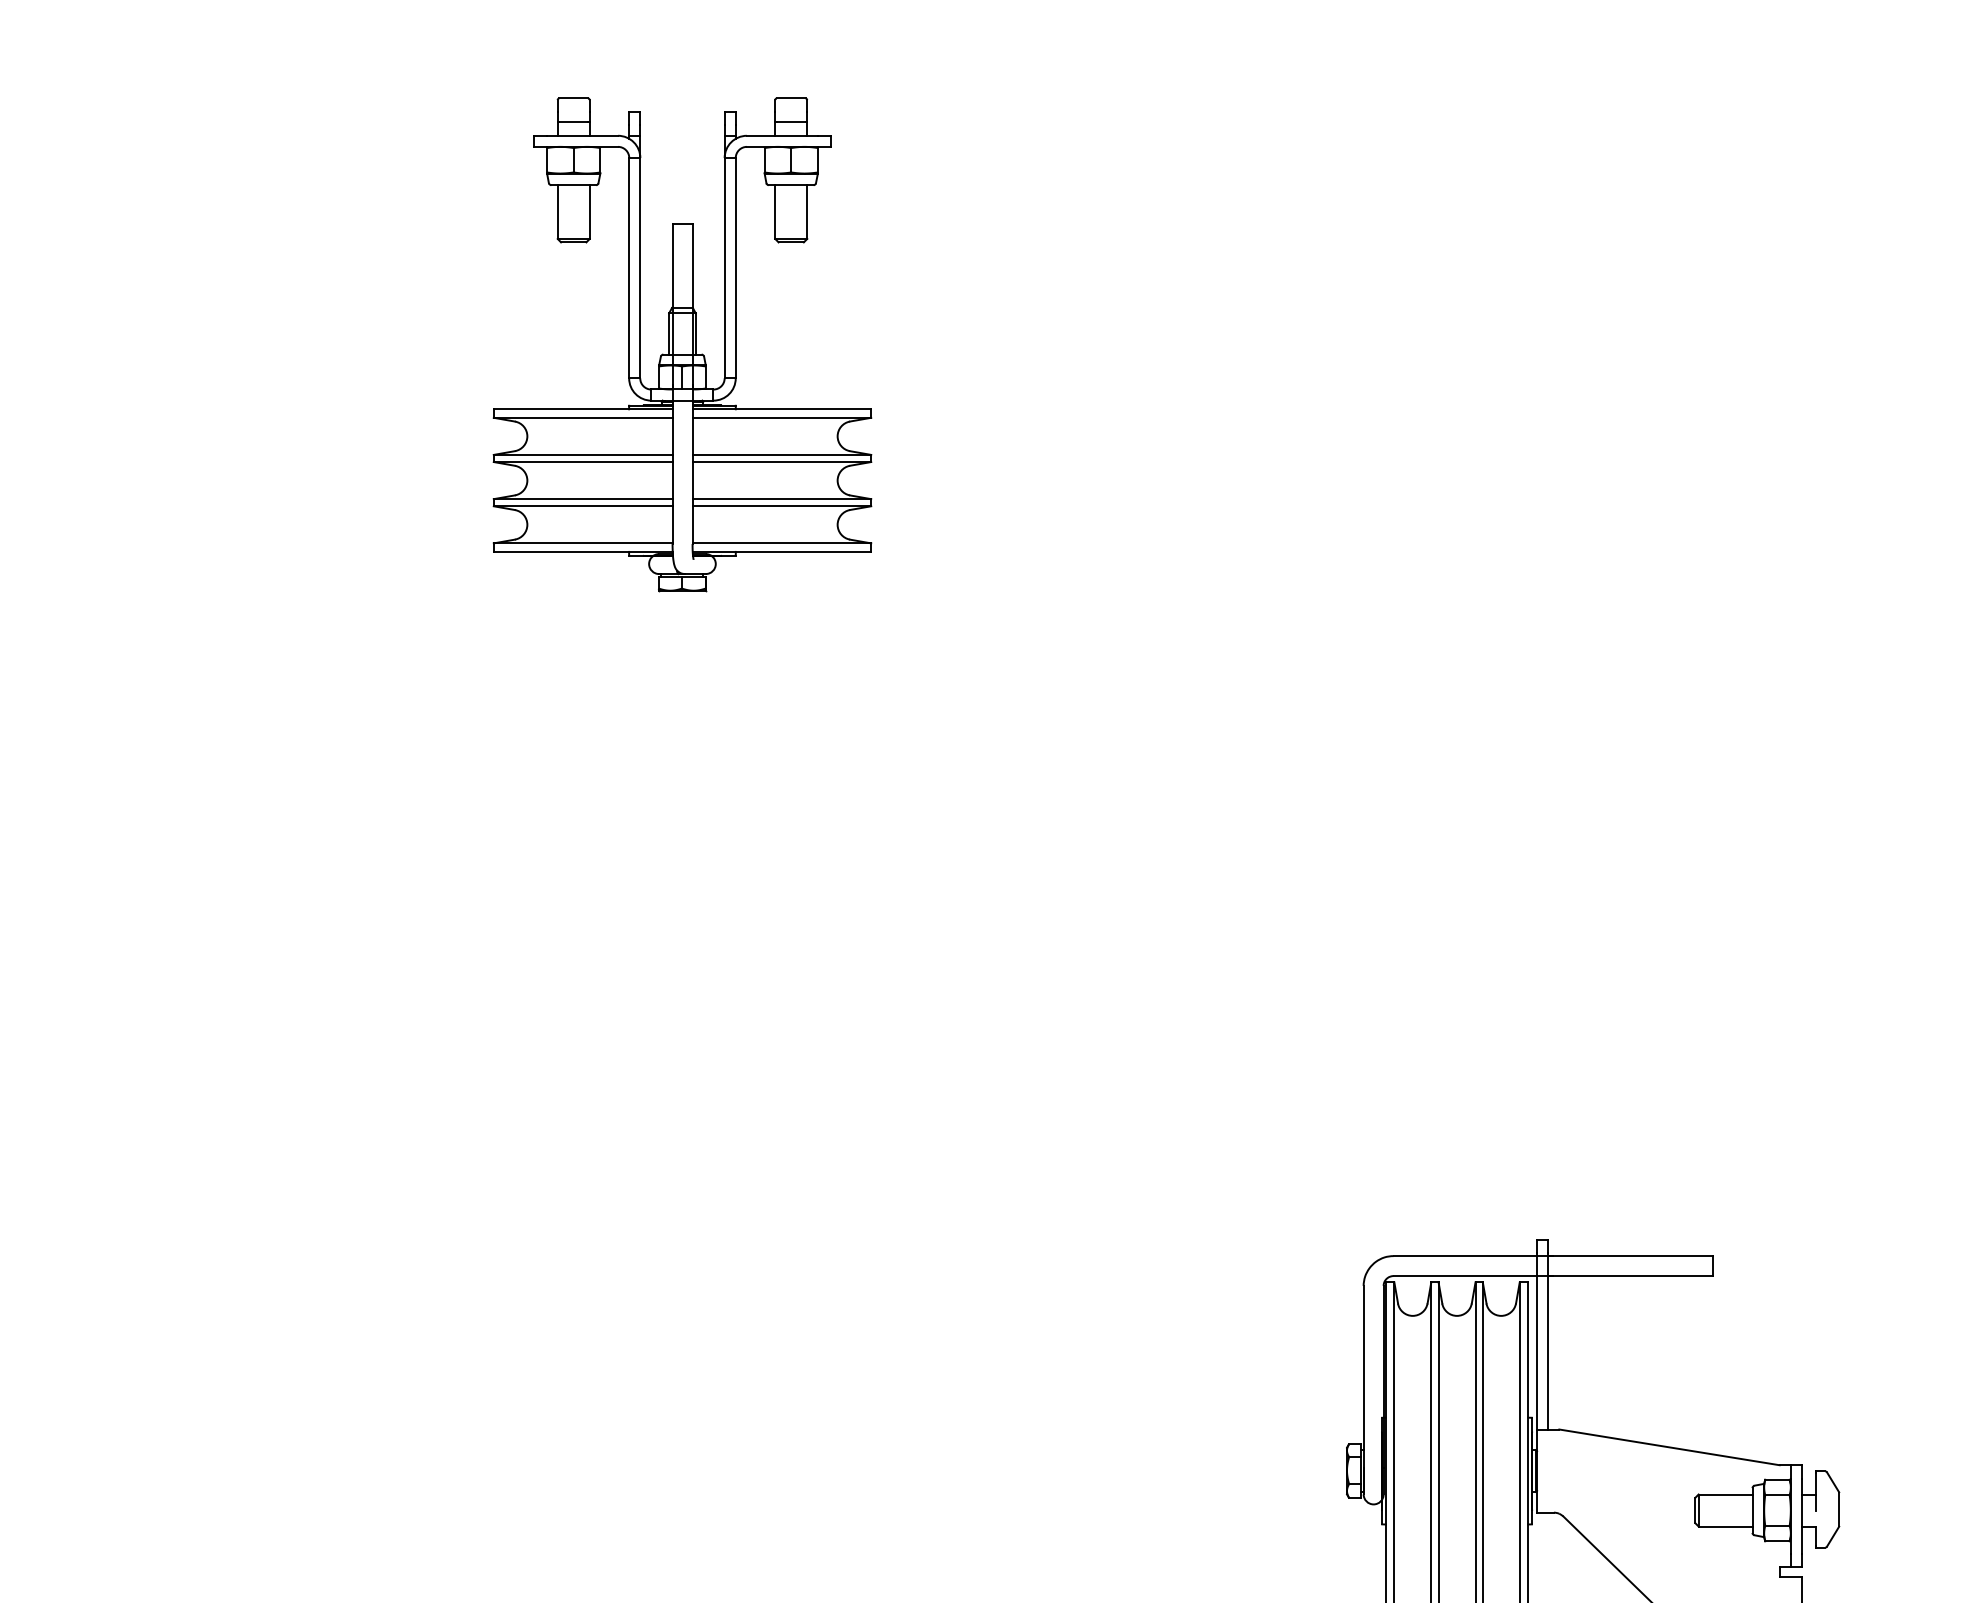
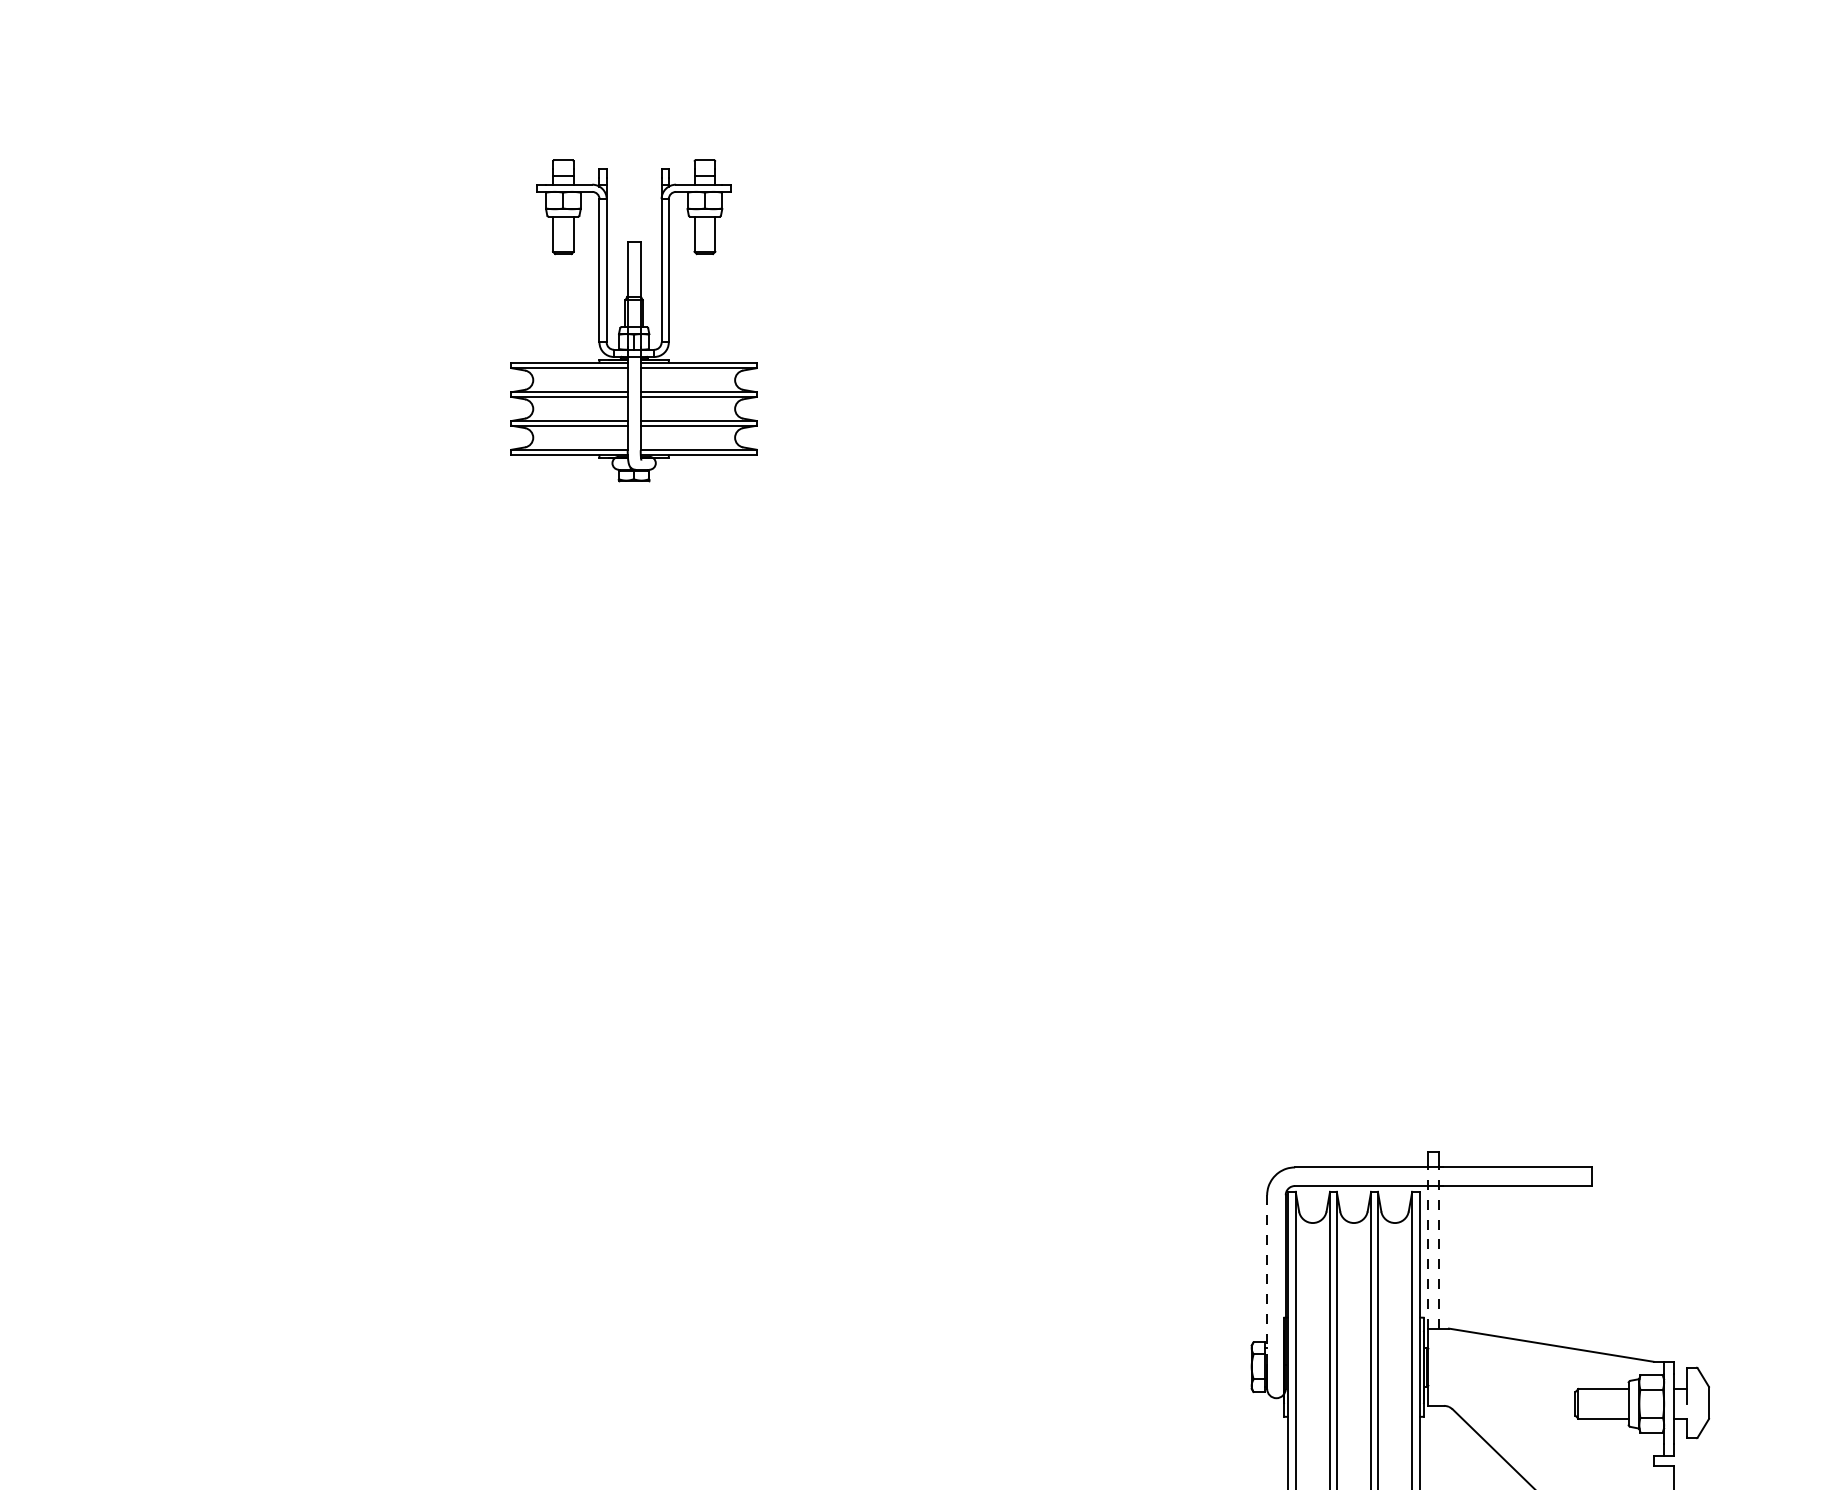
part: (682, 344) -> (634, 320), size x0.7
line: (1537, 1340) -> (1428, 1245), solid -> dashed
line: (1548, 1340) -> (1438, 1245), solid -> dashed
line: (1363, 1377) -> (1267, 1280), solid -> dashed

